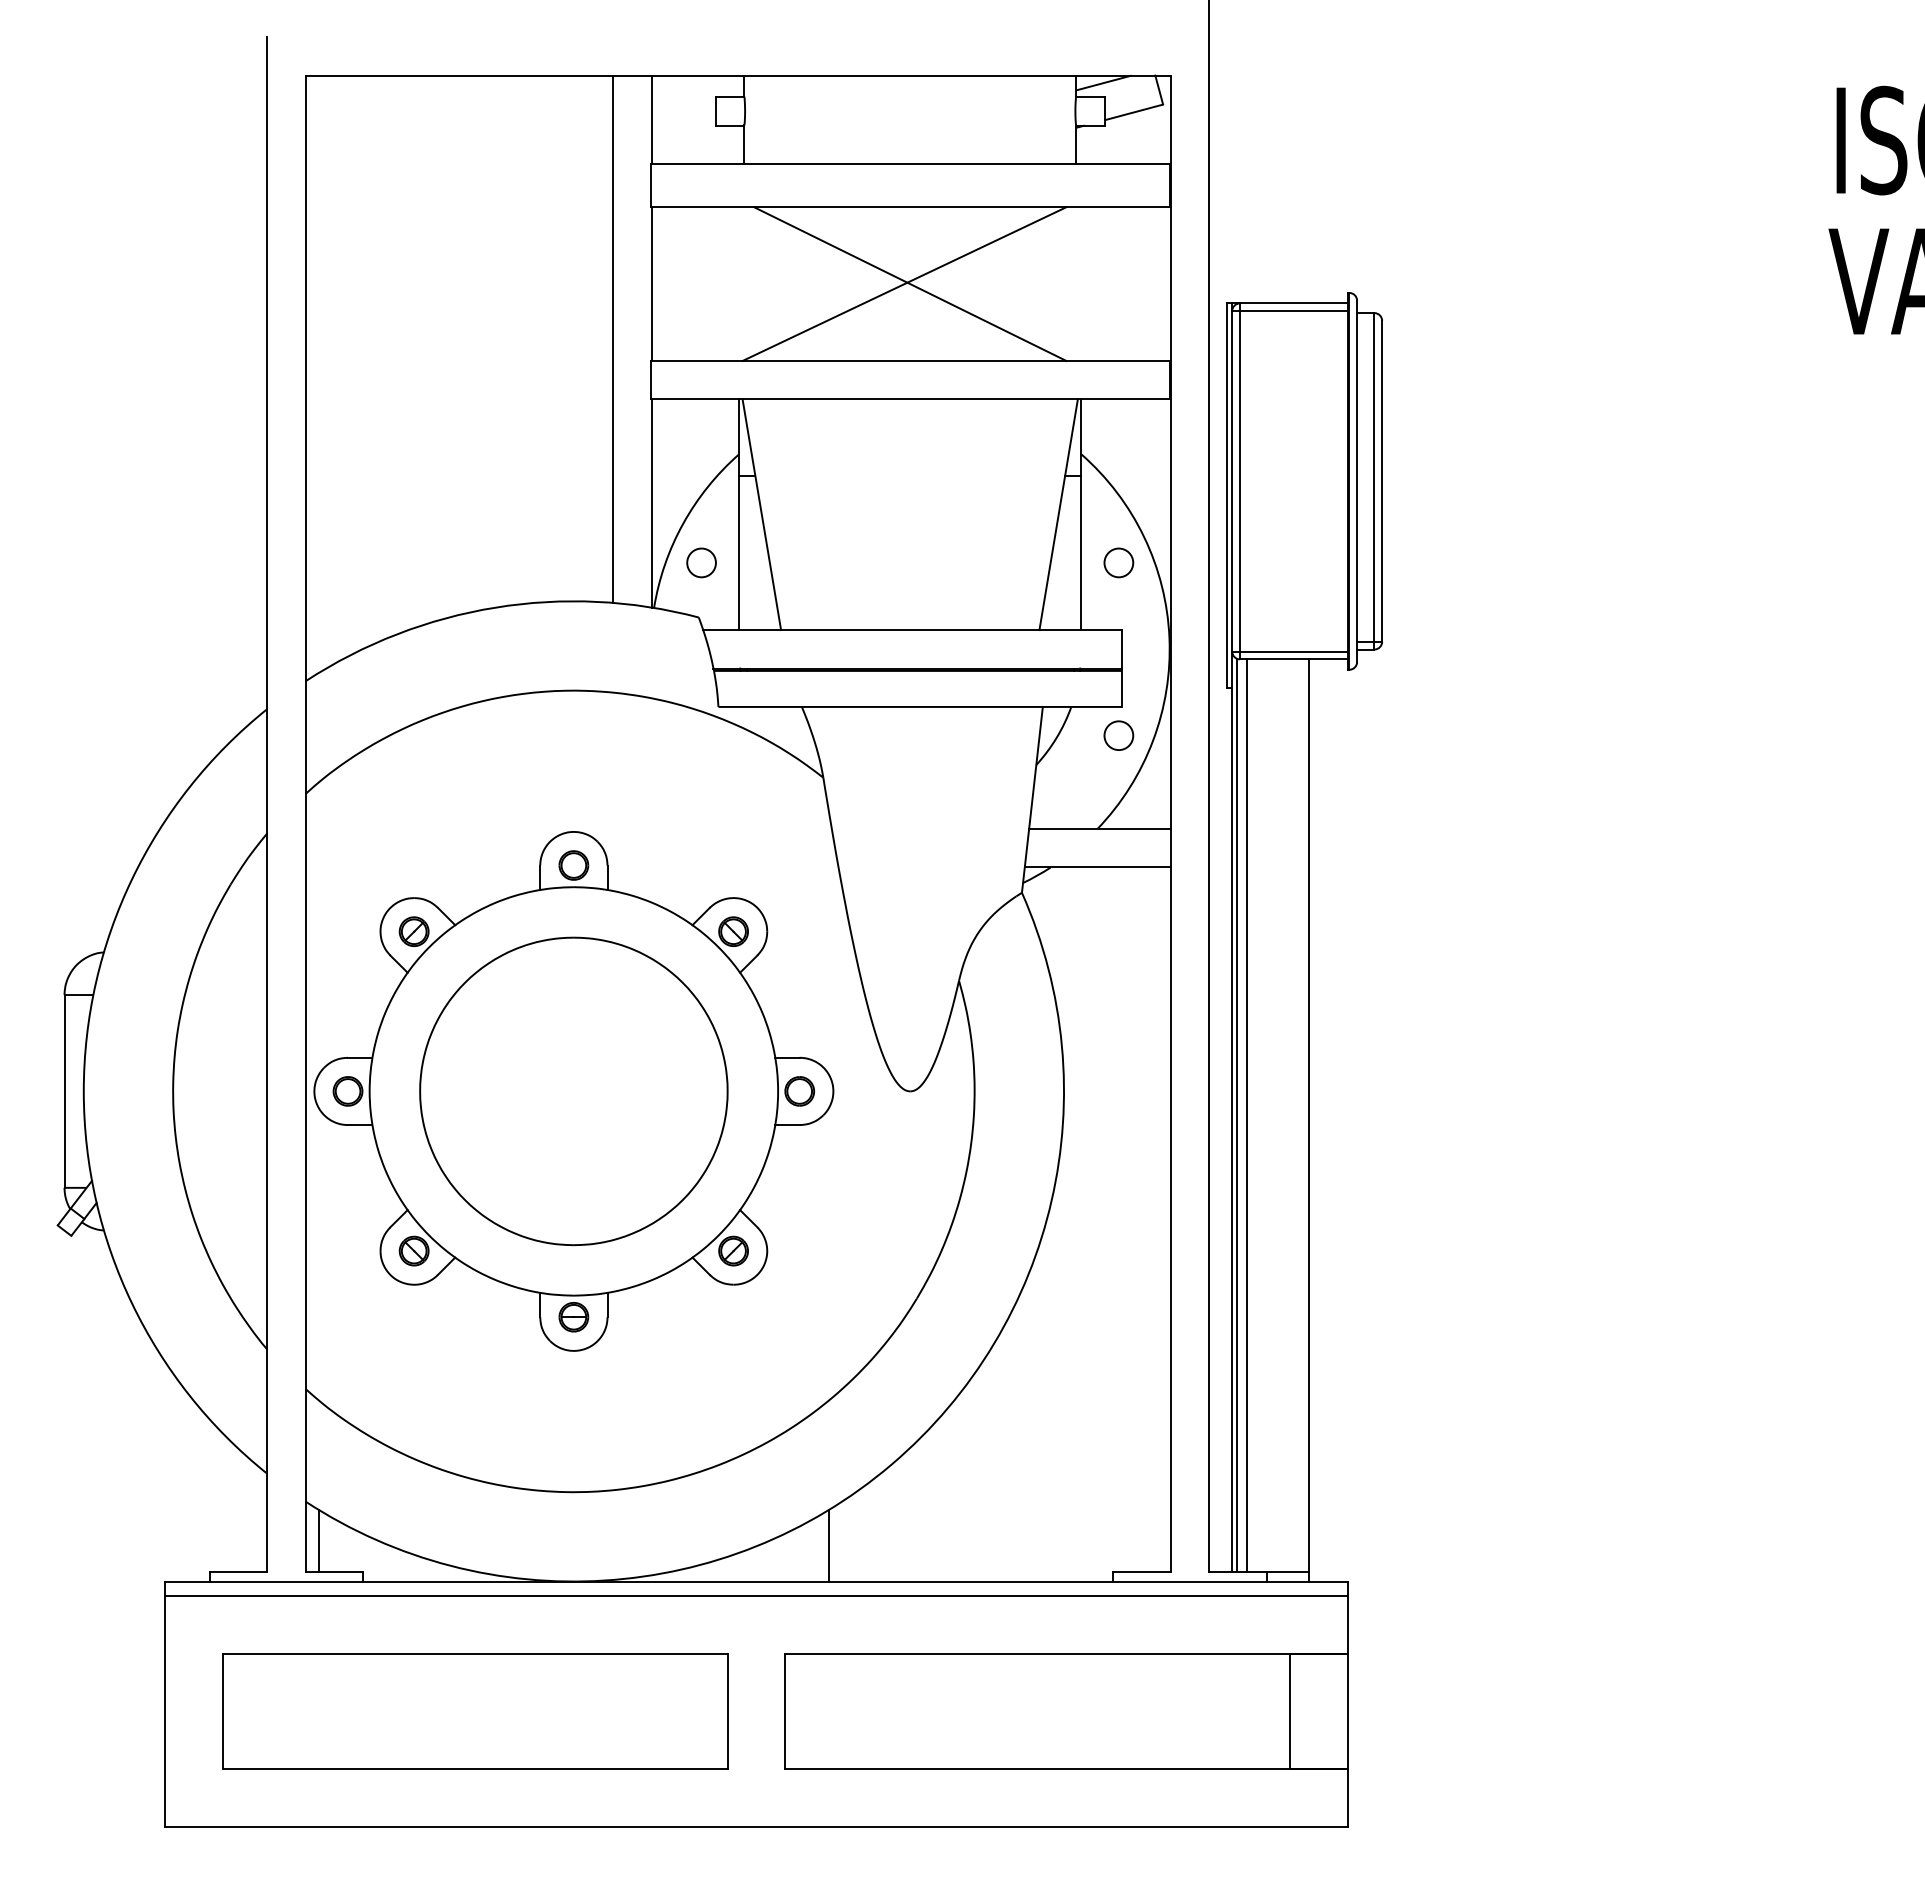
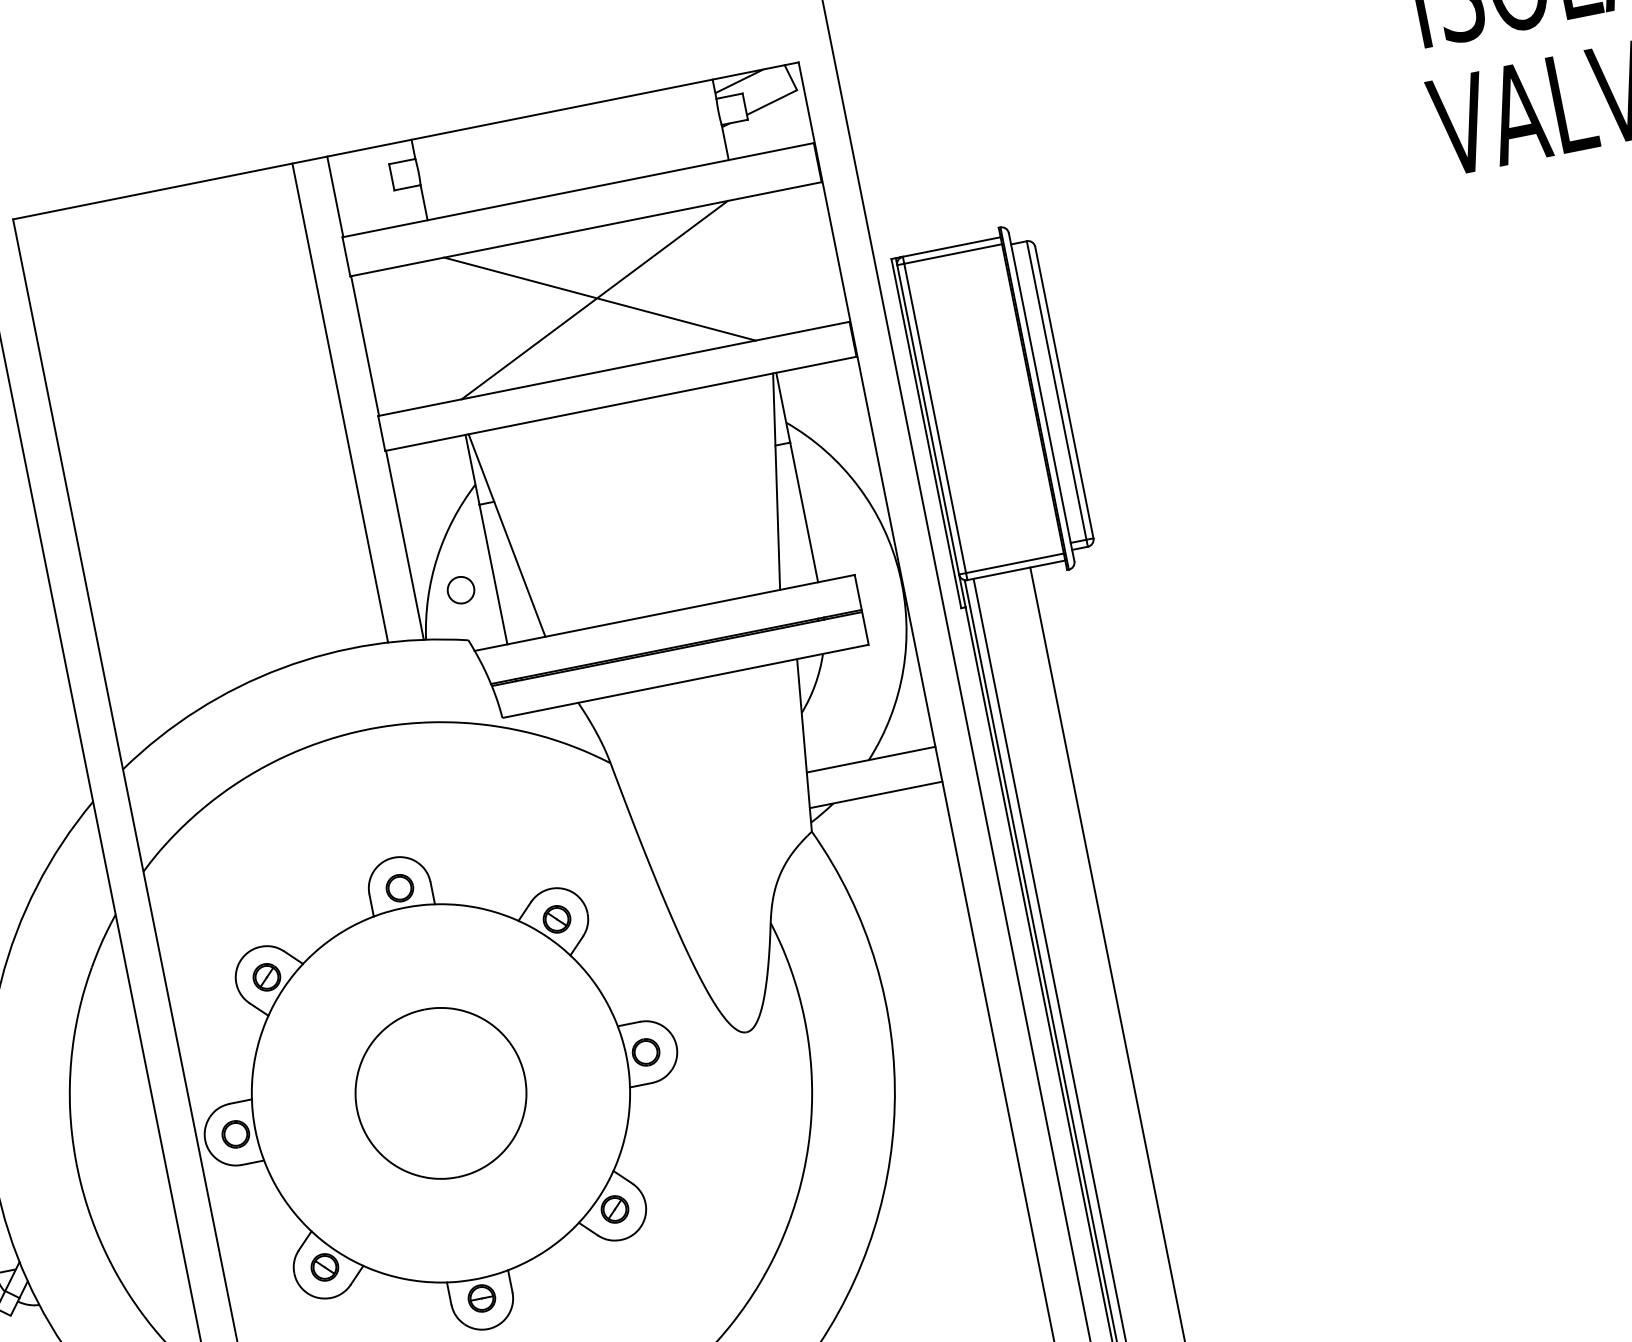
circle: (1118, 562) -> (839, 514), removed
circle: (1118, 735) -> (871, 671), removed
part: (573, 1091) -> (440, 1093), size x0.6

